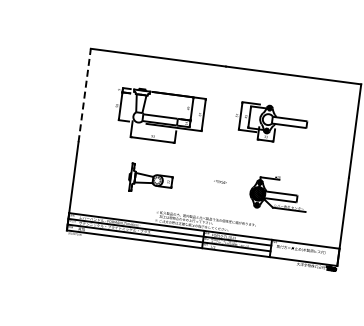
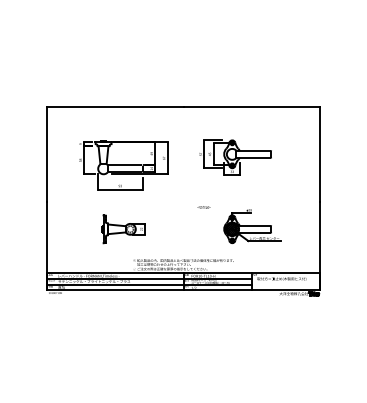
line: (85, 94) -> (47, 153), dashed -> solid
text: (219, 181) -> (203, 207), moved

